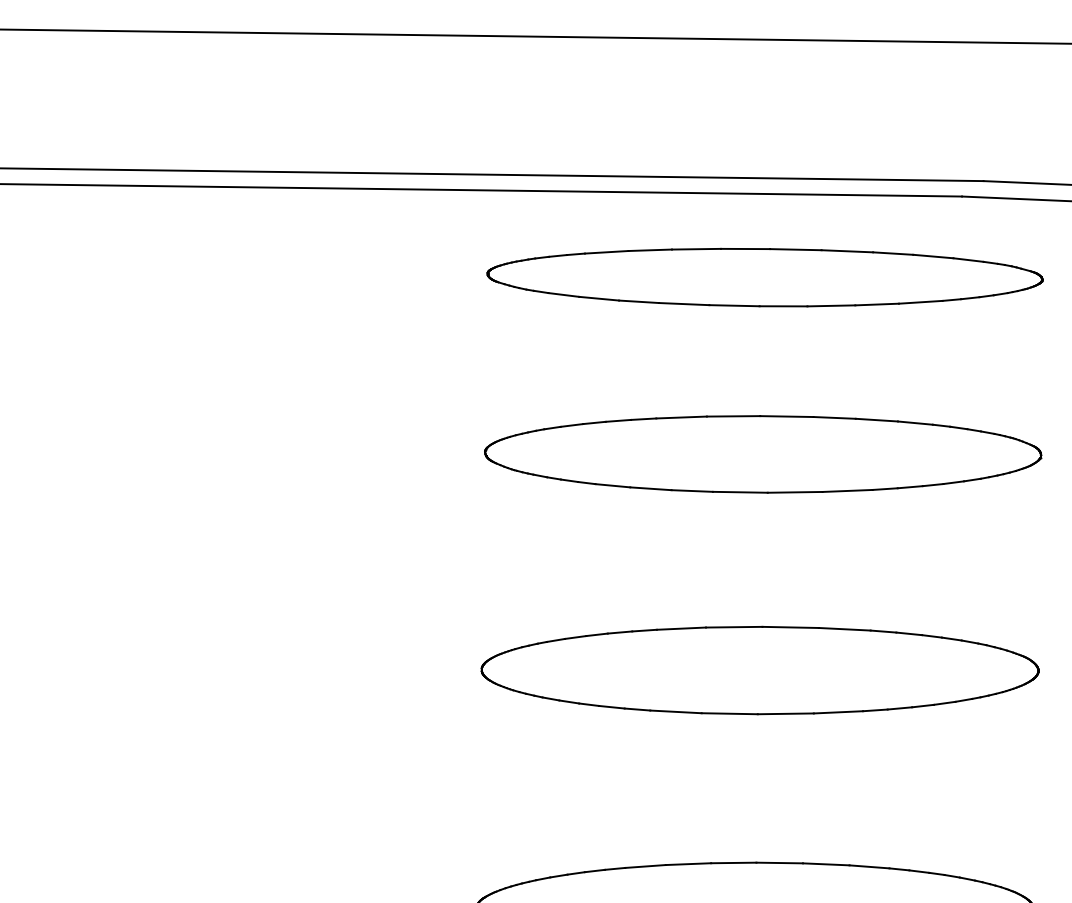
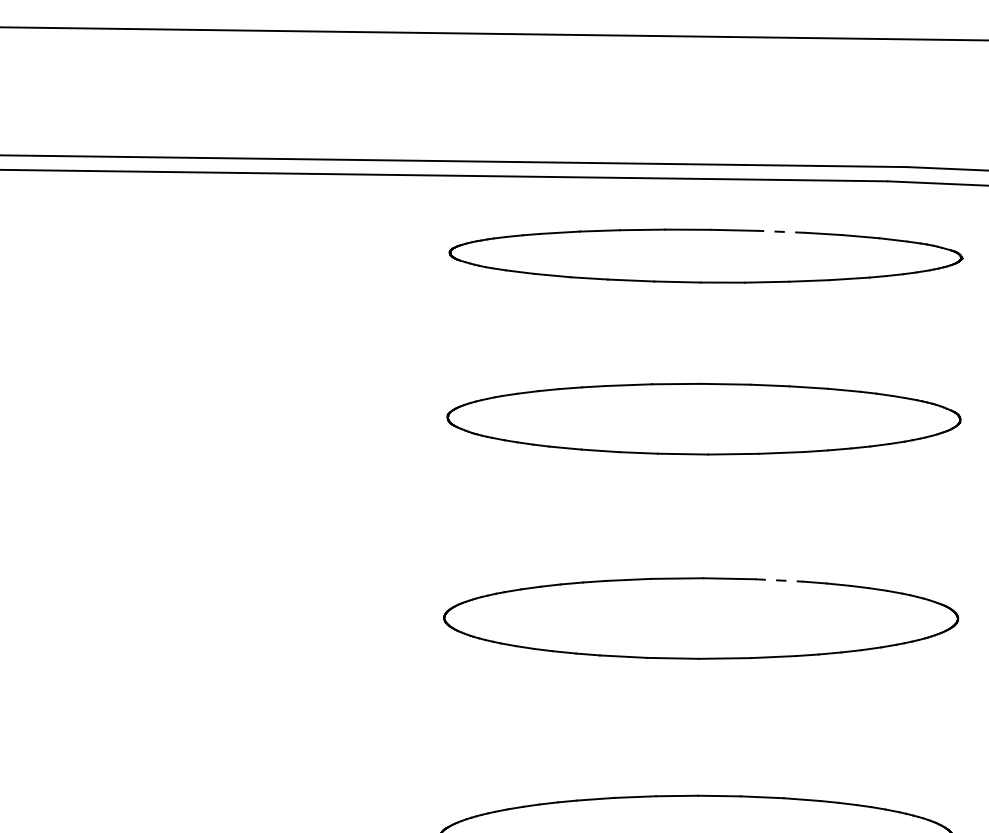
line: (847, 250) -> (781, 231), solid -> dashed
line: (844, 629) -> (779, 580), solid -> dashed

